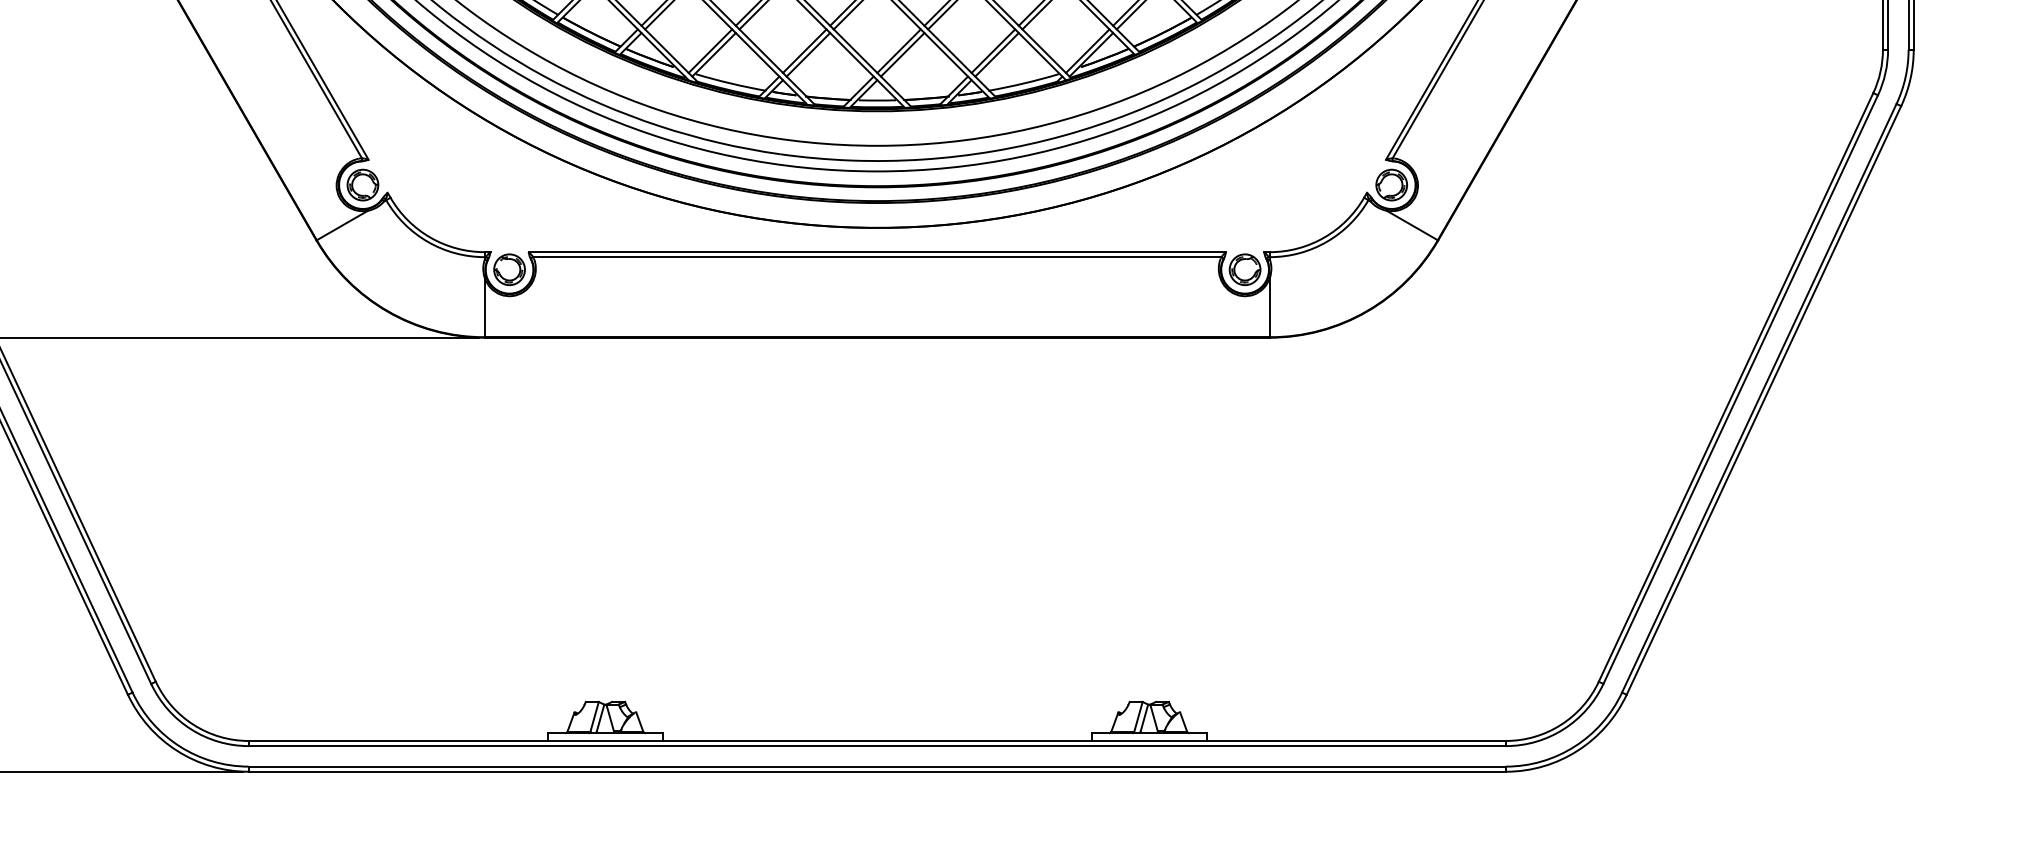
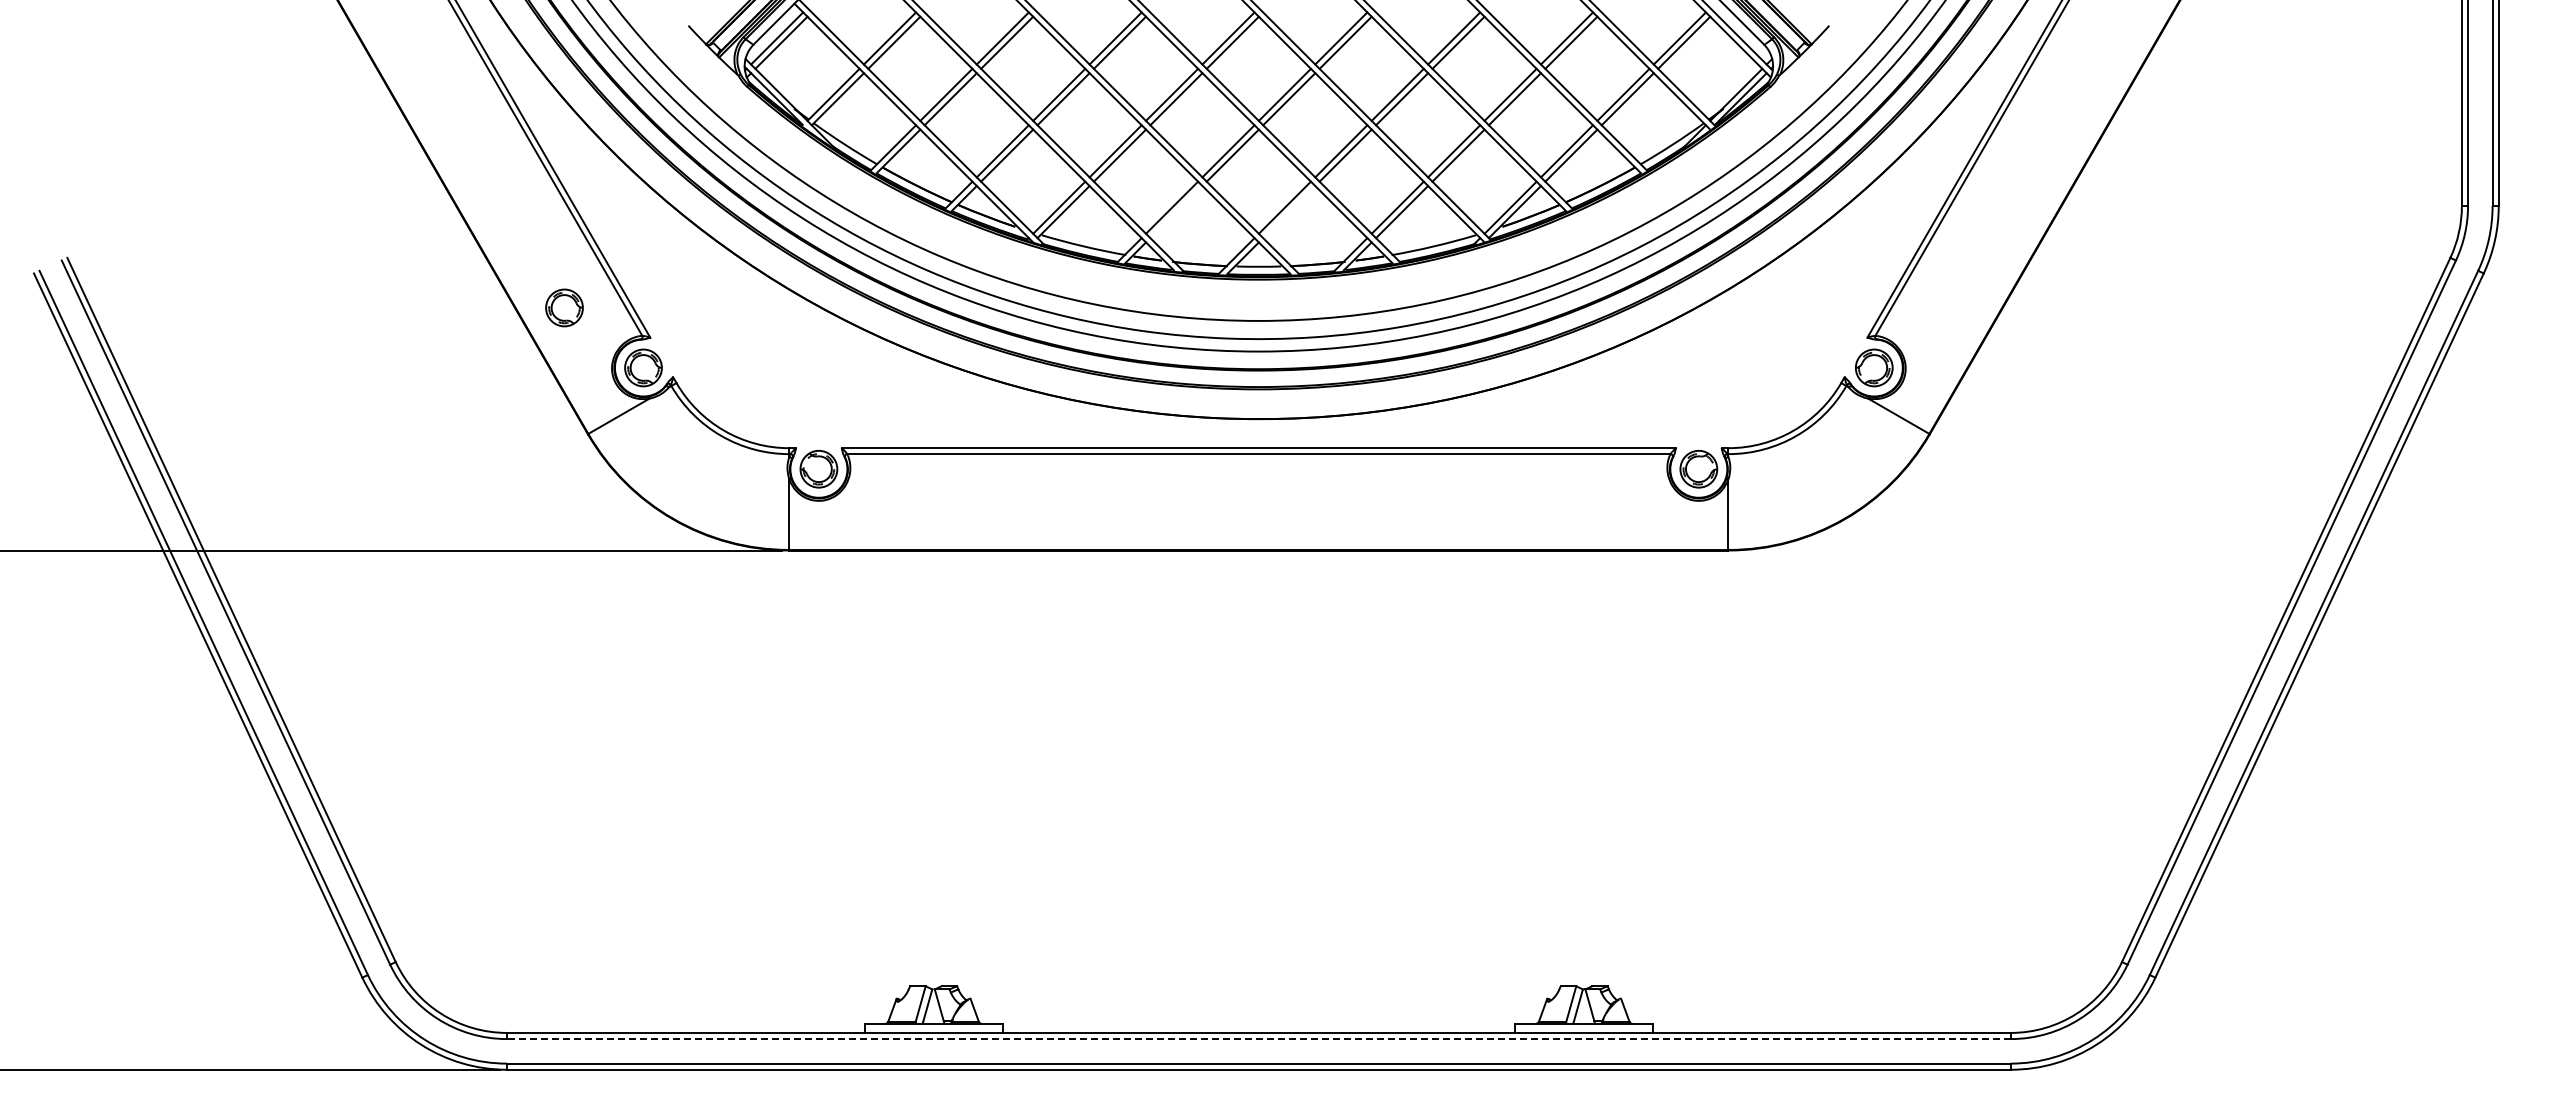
line: (808, 55) -> (1176, 212), removed
line: (902, 55) -> (1289, 212), removed
part: (296, 134) -> (564, 307), added
line: (877, 746) -> (1258, 1039), solid -> dashed

